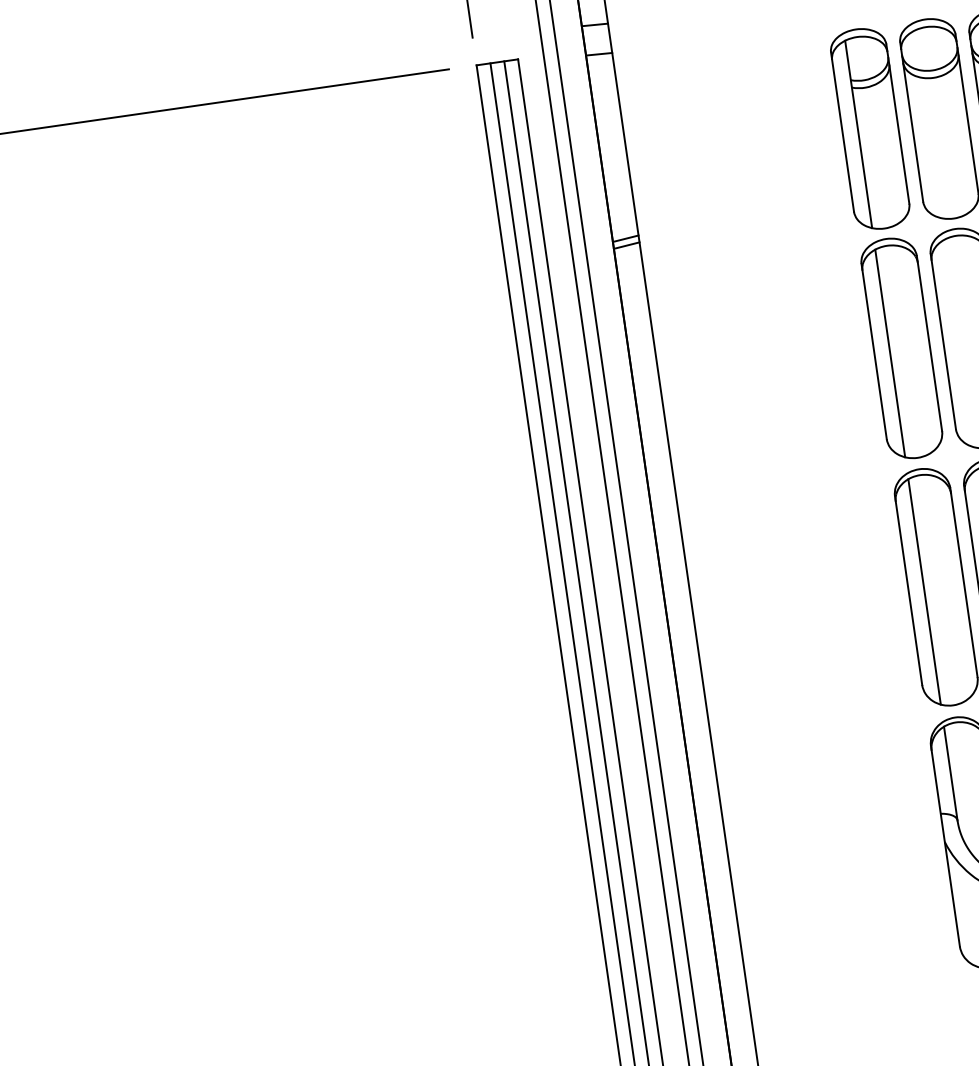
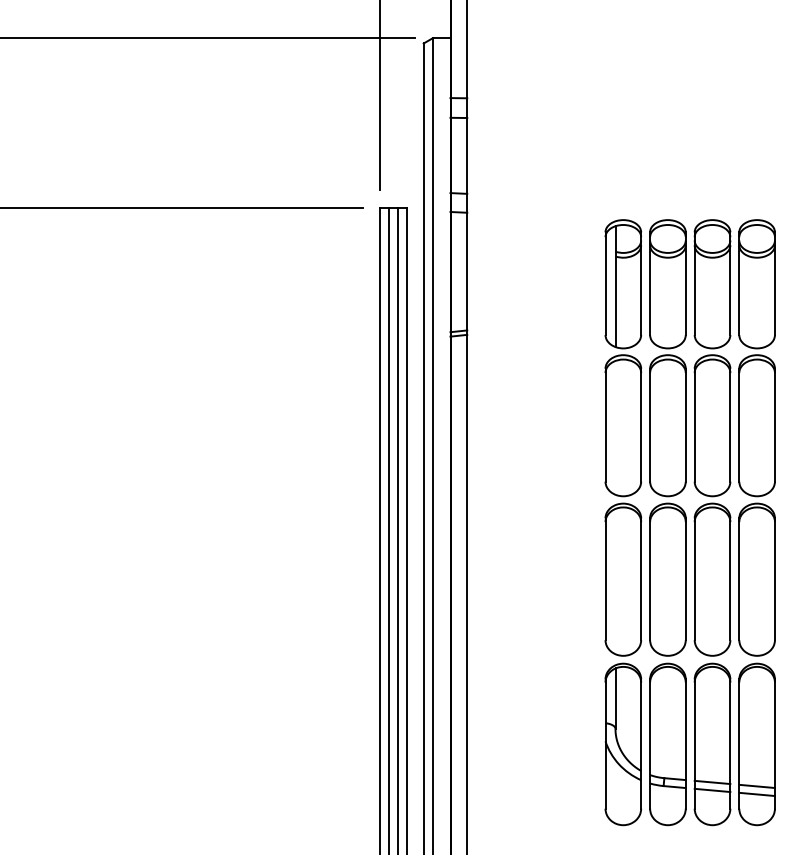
line: (890, 352) -> (615, 427), removed
line: (924, 591) -> (615, 581), removed

